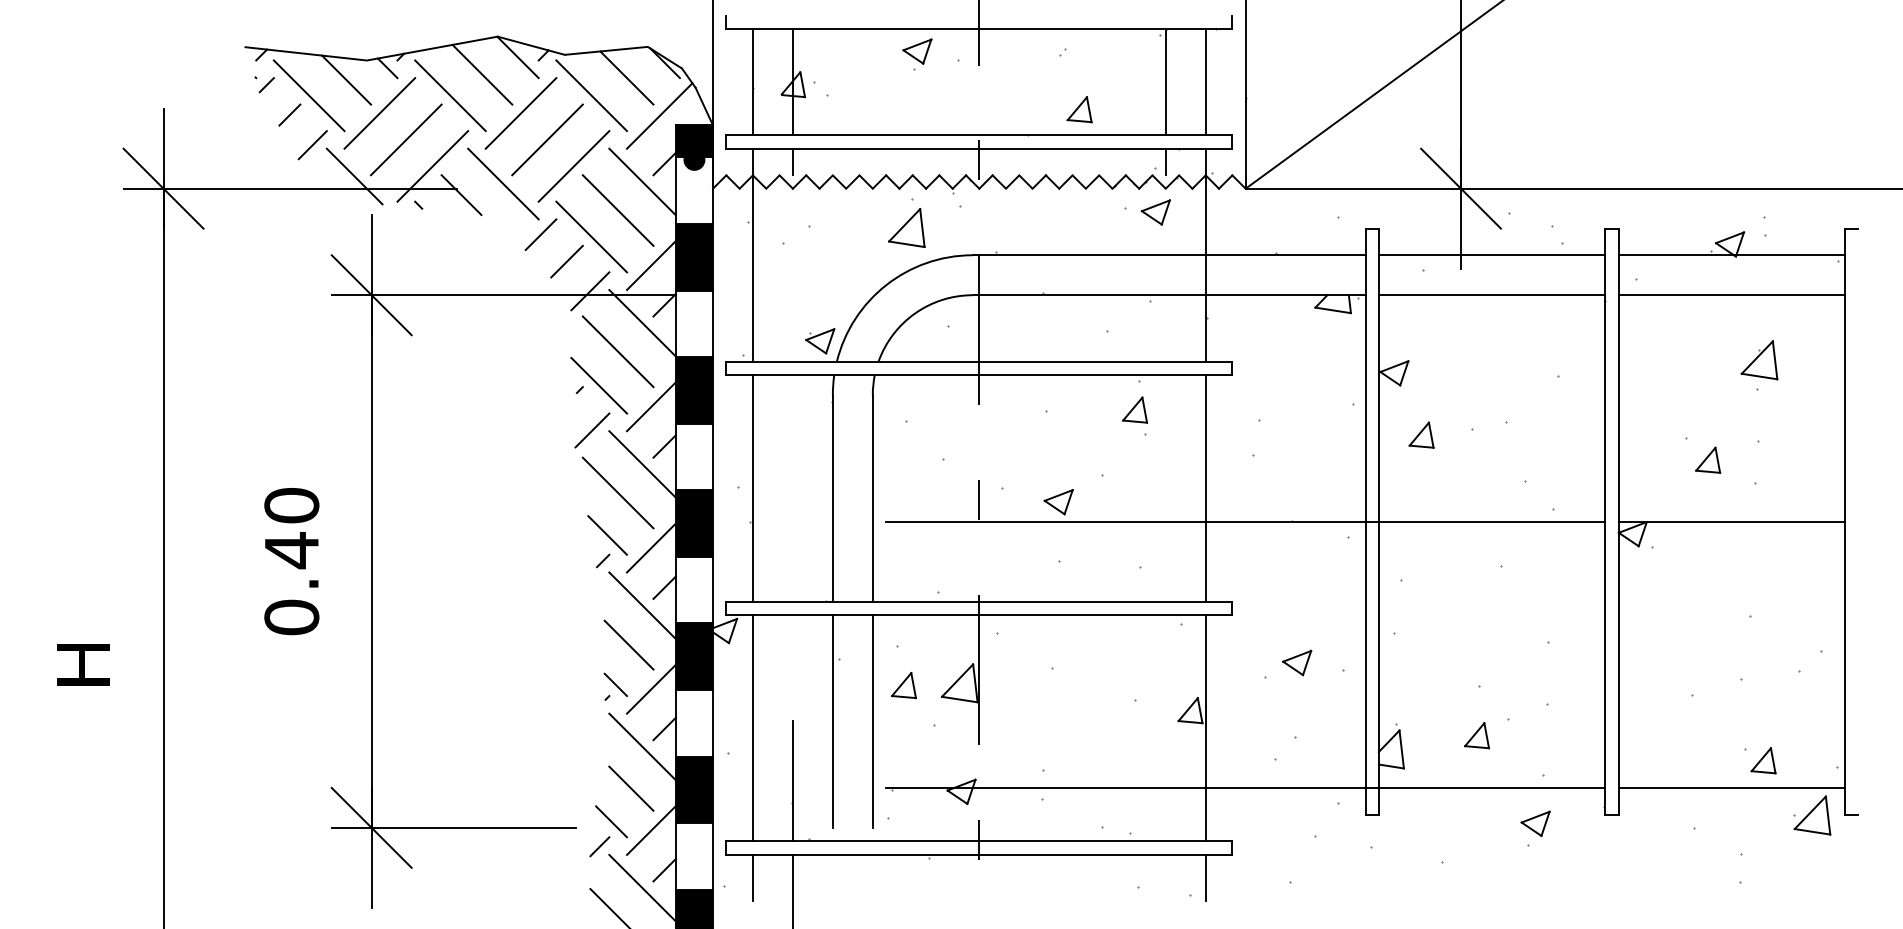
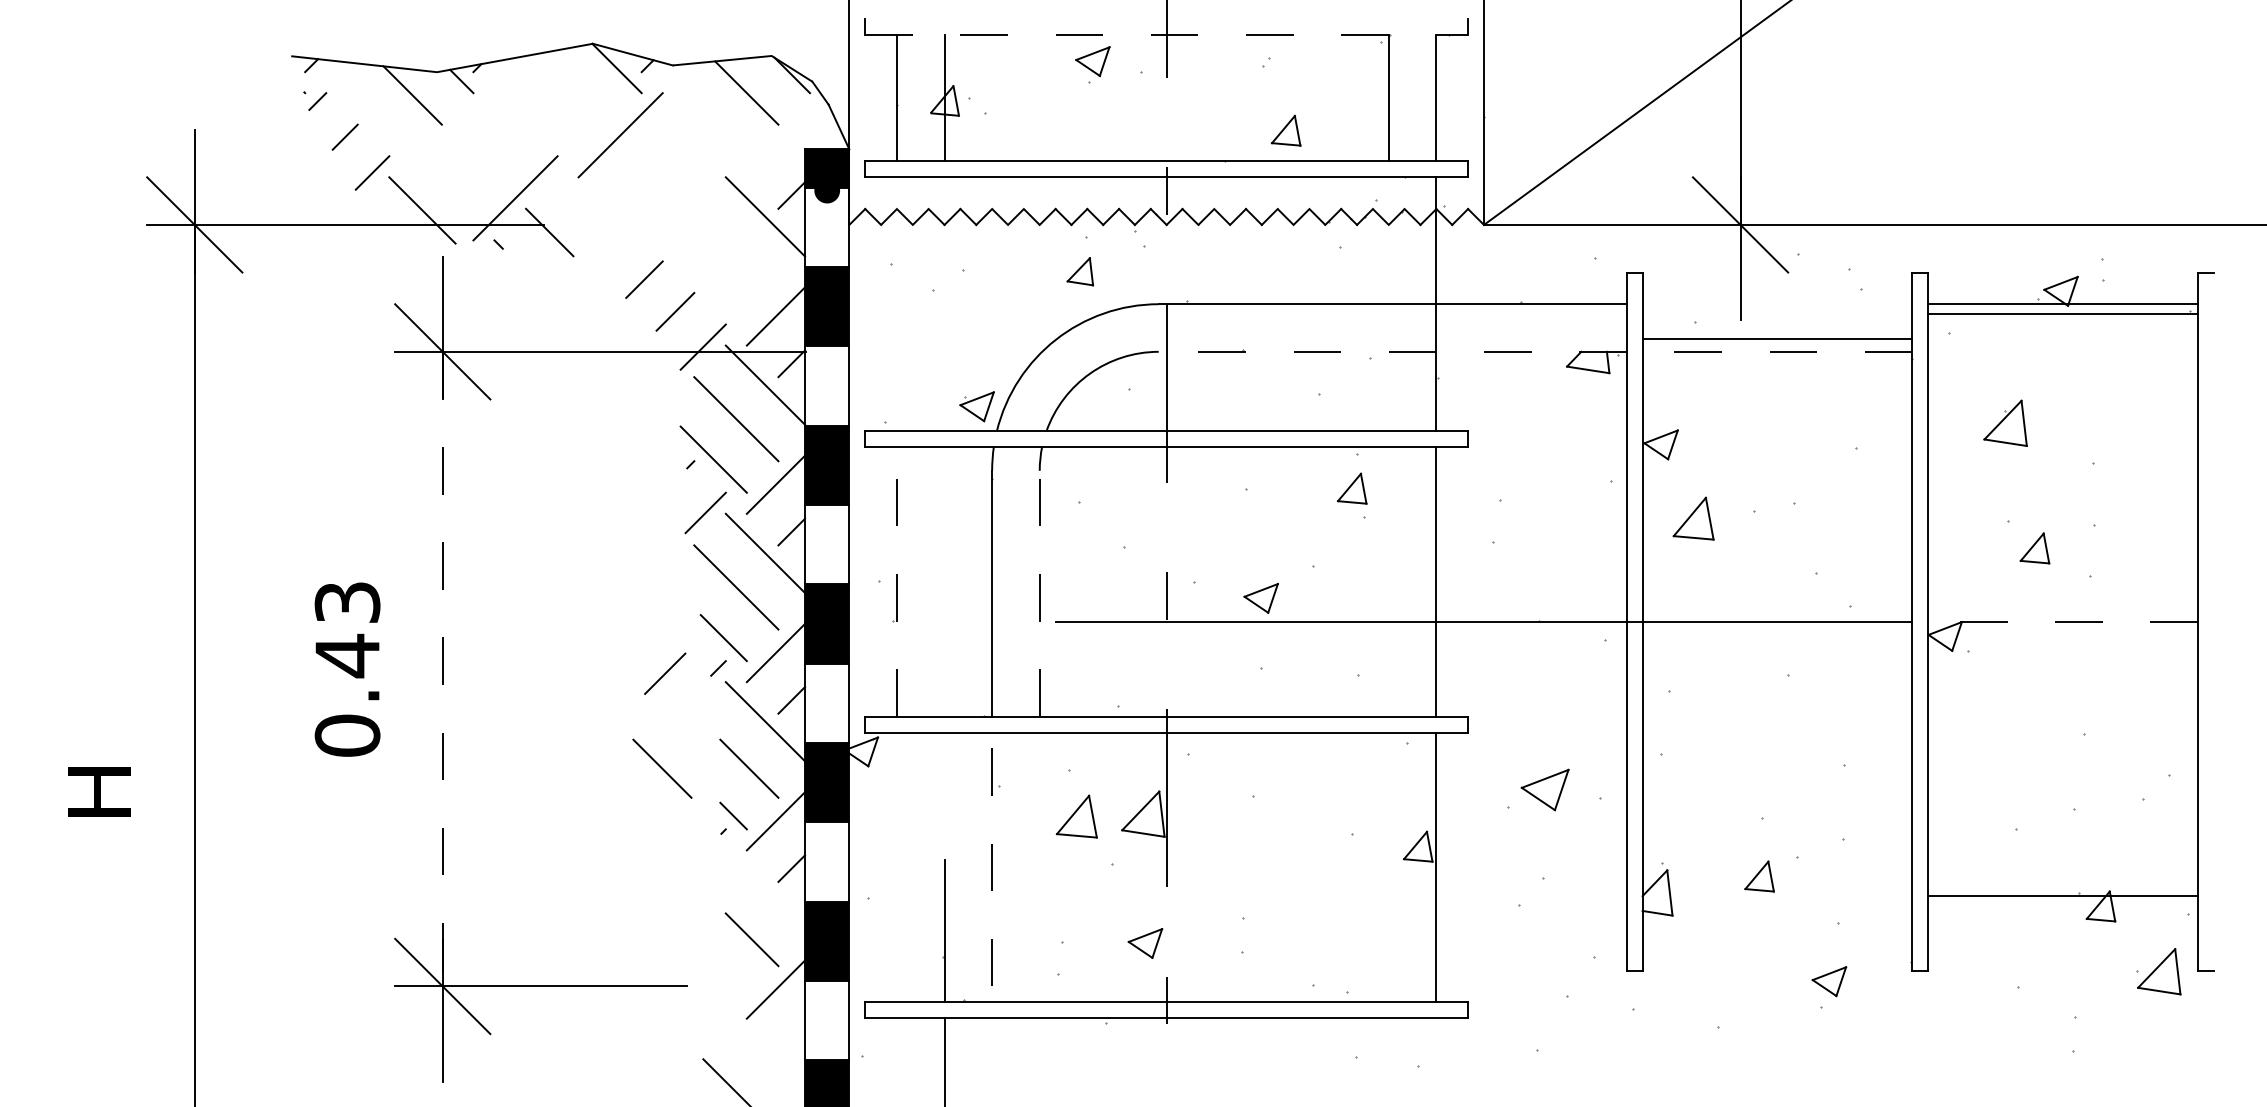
line: (979, 28) -> (1166, 34), solid -> dashed
line: (482, 74) -> (574, 88), removed
line: (308, 95) -> (367, 113), removed
line: (450, 95) -> (536, 113), removed
line: (591, 95) -> (704, 113), removed
line: (379, 113) -> (452, 135), removed
line: (659, 115) -> (785, 137), removed
line: (406, 139) -> (484, 166), removed
line: (547, 139) -> (652, 166), removed
line: (792, 161) -> (944, 192), removed
line: (1165, 161) -> (1388, 192), removed
line: (573, 166) -> (683, 198), removed
line: (503, 183) -> (599, 218), removed
line: (617, 210) -> (735, 250), removed
part: (1155, 212) -> (1376, 253), removed
part: (906, 227) -> (1079, 271), size x0.6
line: (591, 236) -> (704, 281), removed
line: (752, 254) -> (896, 303), removed
line: (1491, 255) -> (1776, 339), moved
line: (1168, 295) -> (1392, 352), solid -> dashed
line: (1491, 295) -> (1776, 352), solid -> dashed
line: (1731, 295) -> (2062, 314), moved
part: (1759, 360) -> (2005, 423), moved
part: (1421, 434) -> (1693, 517), size x1.4
line: (752, 487) -> (896, 580), solid -> dashed
line: (872, 497) -> (1039, 592), solid -> dashed
text: (291, 505) -> (347, 602), 0.40 -> 0.43
line: (1731, 521) -> (2062, 621), solid -> dashed
line: (371, 562) -> (442, 670), solid -> dashed
line: (558, 565) -> (665, 673), added
line: (555, 644) -> (661, 767), added
part: (1297, 662) -> (1545, 789), size x1.4
part: (903, 685) -> (1076, 816), size x1.4
line: (872, 720) -> (1039, 858), removed
line: (832, 721) -> (991, 859), solid -> dashed
line: (752, 727) -> (896, 866), removed
line: (642, 746) -> (765, 889), removed
line: (1245, 787) -> (1483, 938), removed
line: (1731, 787) -> (2062, 895), moved
line: (611, 821) -> (728, 978), removed
line: (599, 846) -> (714, 1008), removed
line: (664, 870) -> (791, 1037), removed
line: (752, 877) -> (896, 1045), removed
line: (1205, 877) -> (1436, 1045), removed
line: (642, 887) -> (765, 1057), removed

